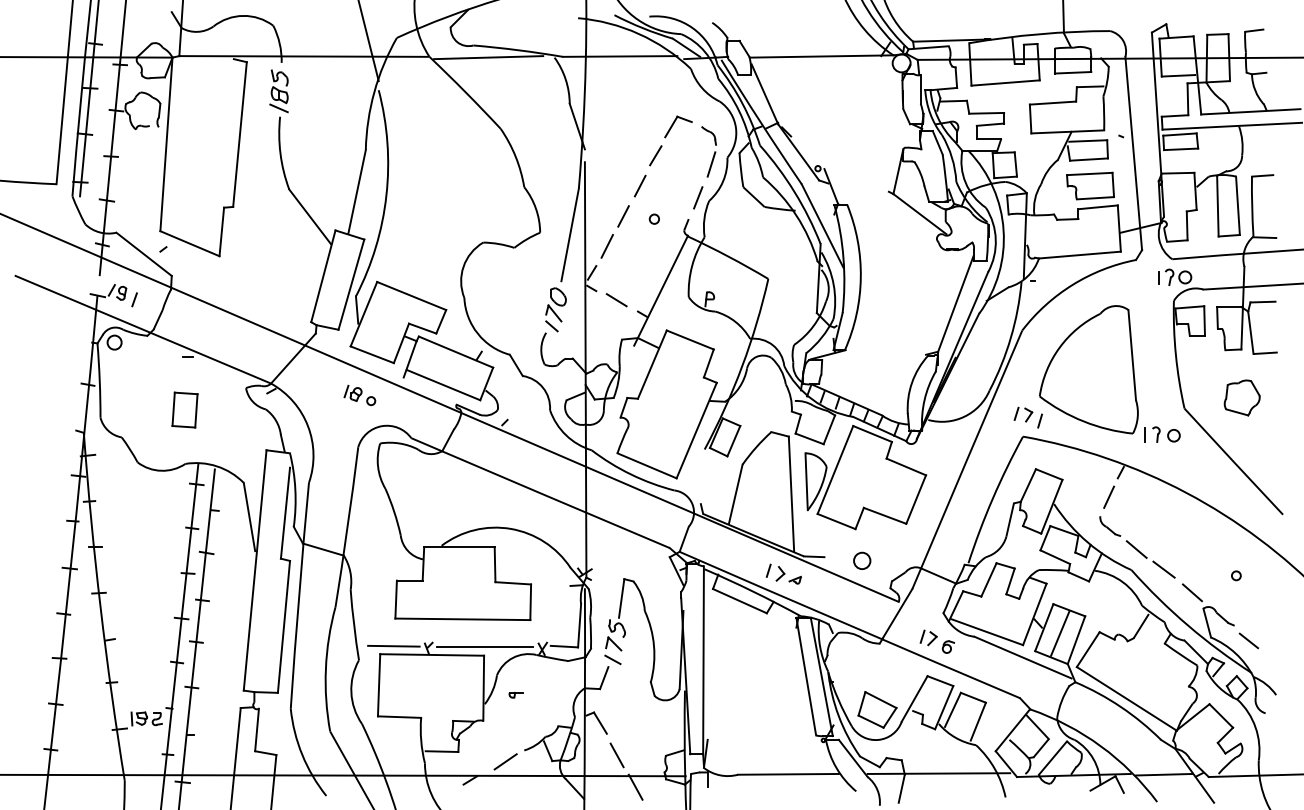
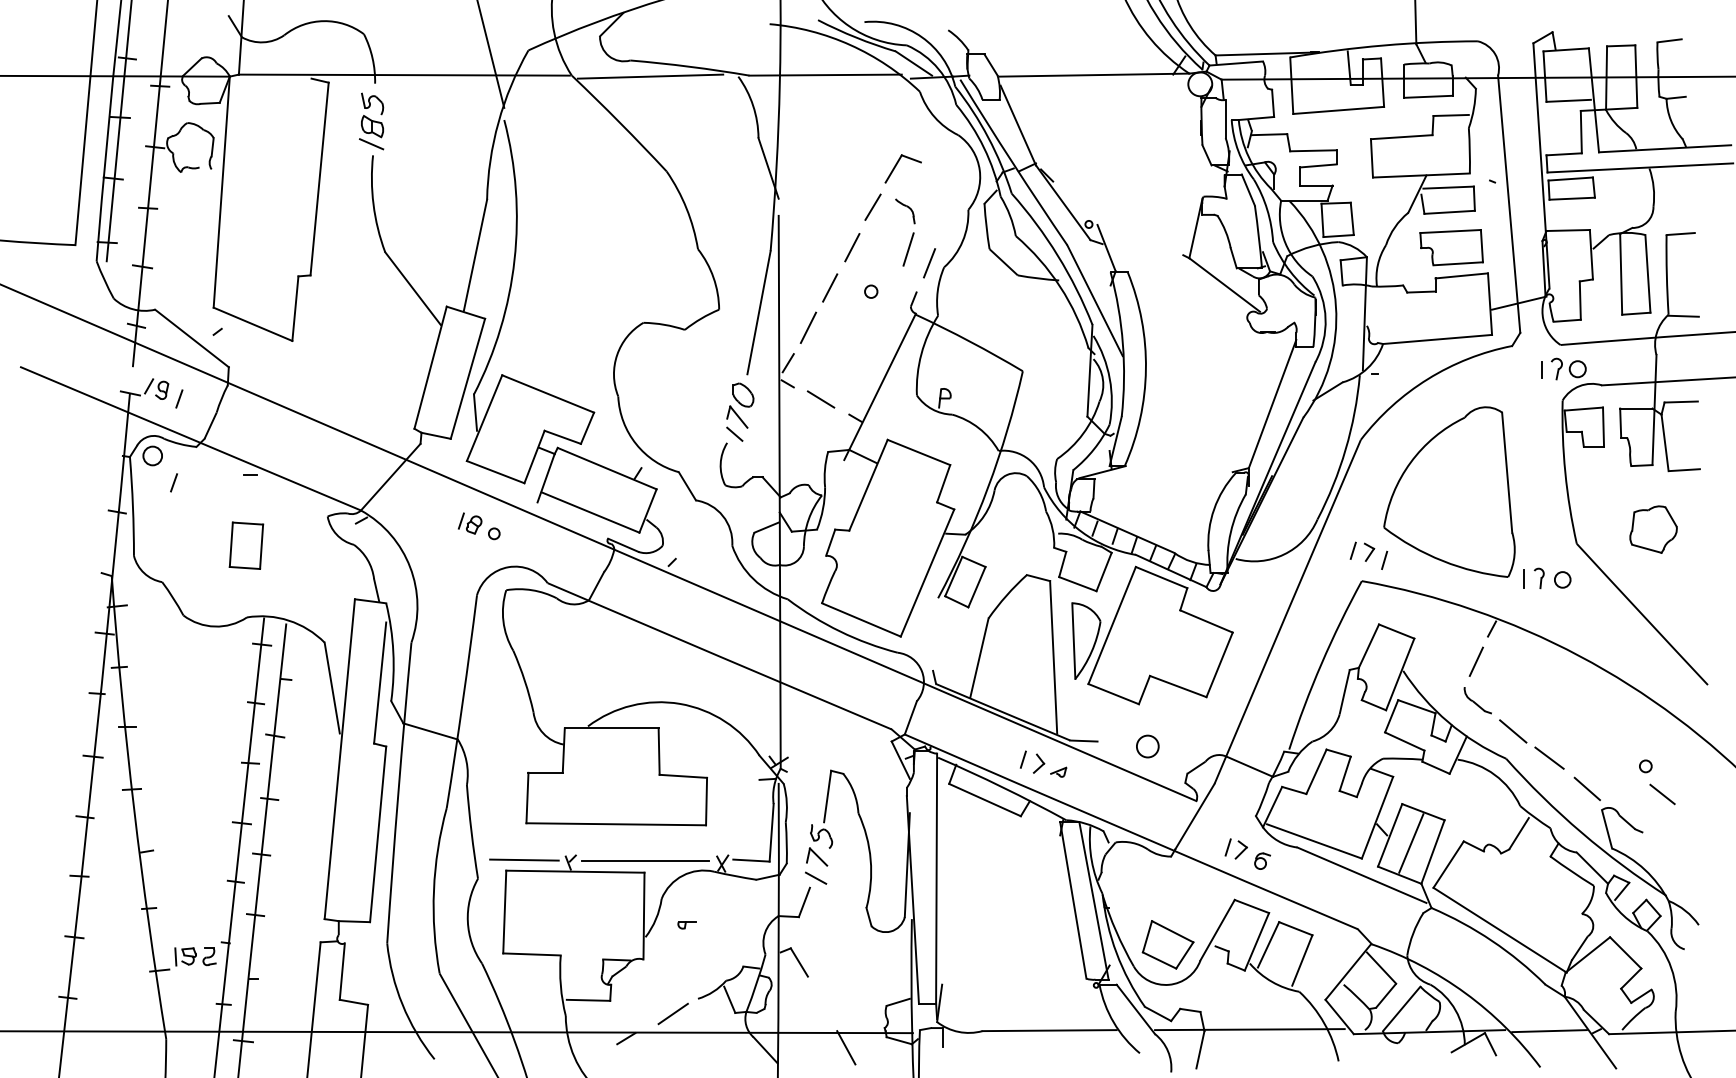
part: (708, 151) -> (904, 232), moved
line: (130, 362) -> (173, 482), added
line: (1248, 640) -> (1661, 793), moved
line: (616, 755) -> (820, 1005), removed

